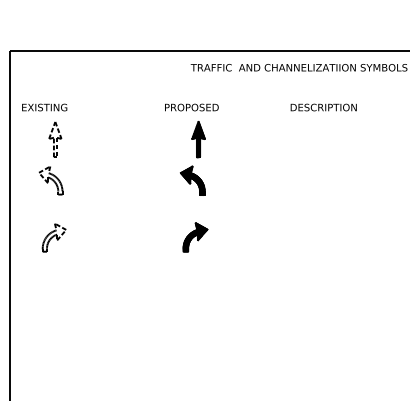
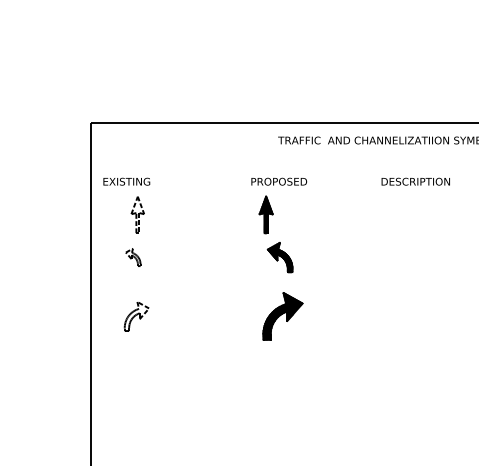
part: (197, 139) -> (265, 214), moved
part: (51, 180) -> (133, 257), size x0.6
part: (195, 236) -> (282, 315), size x1.6

